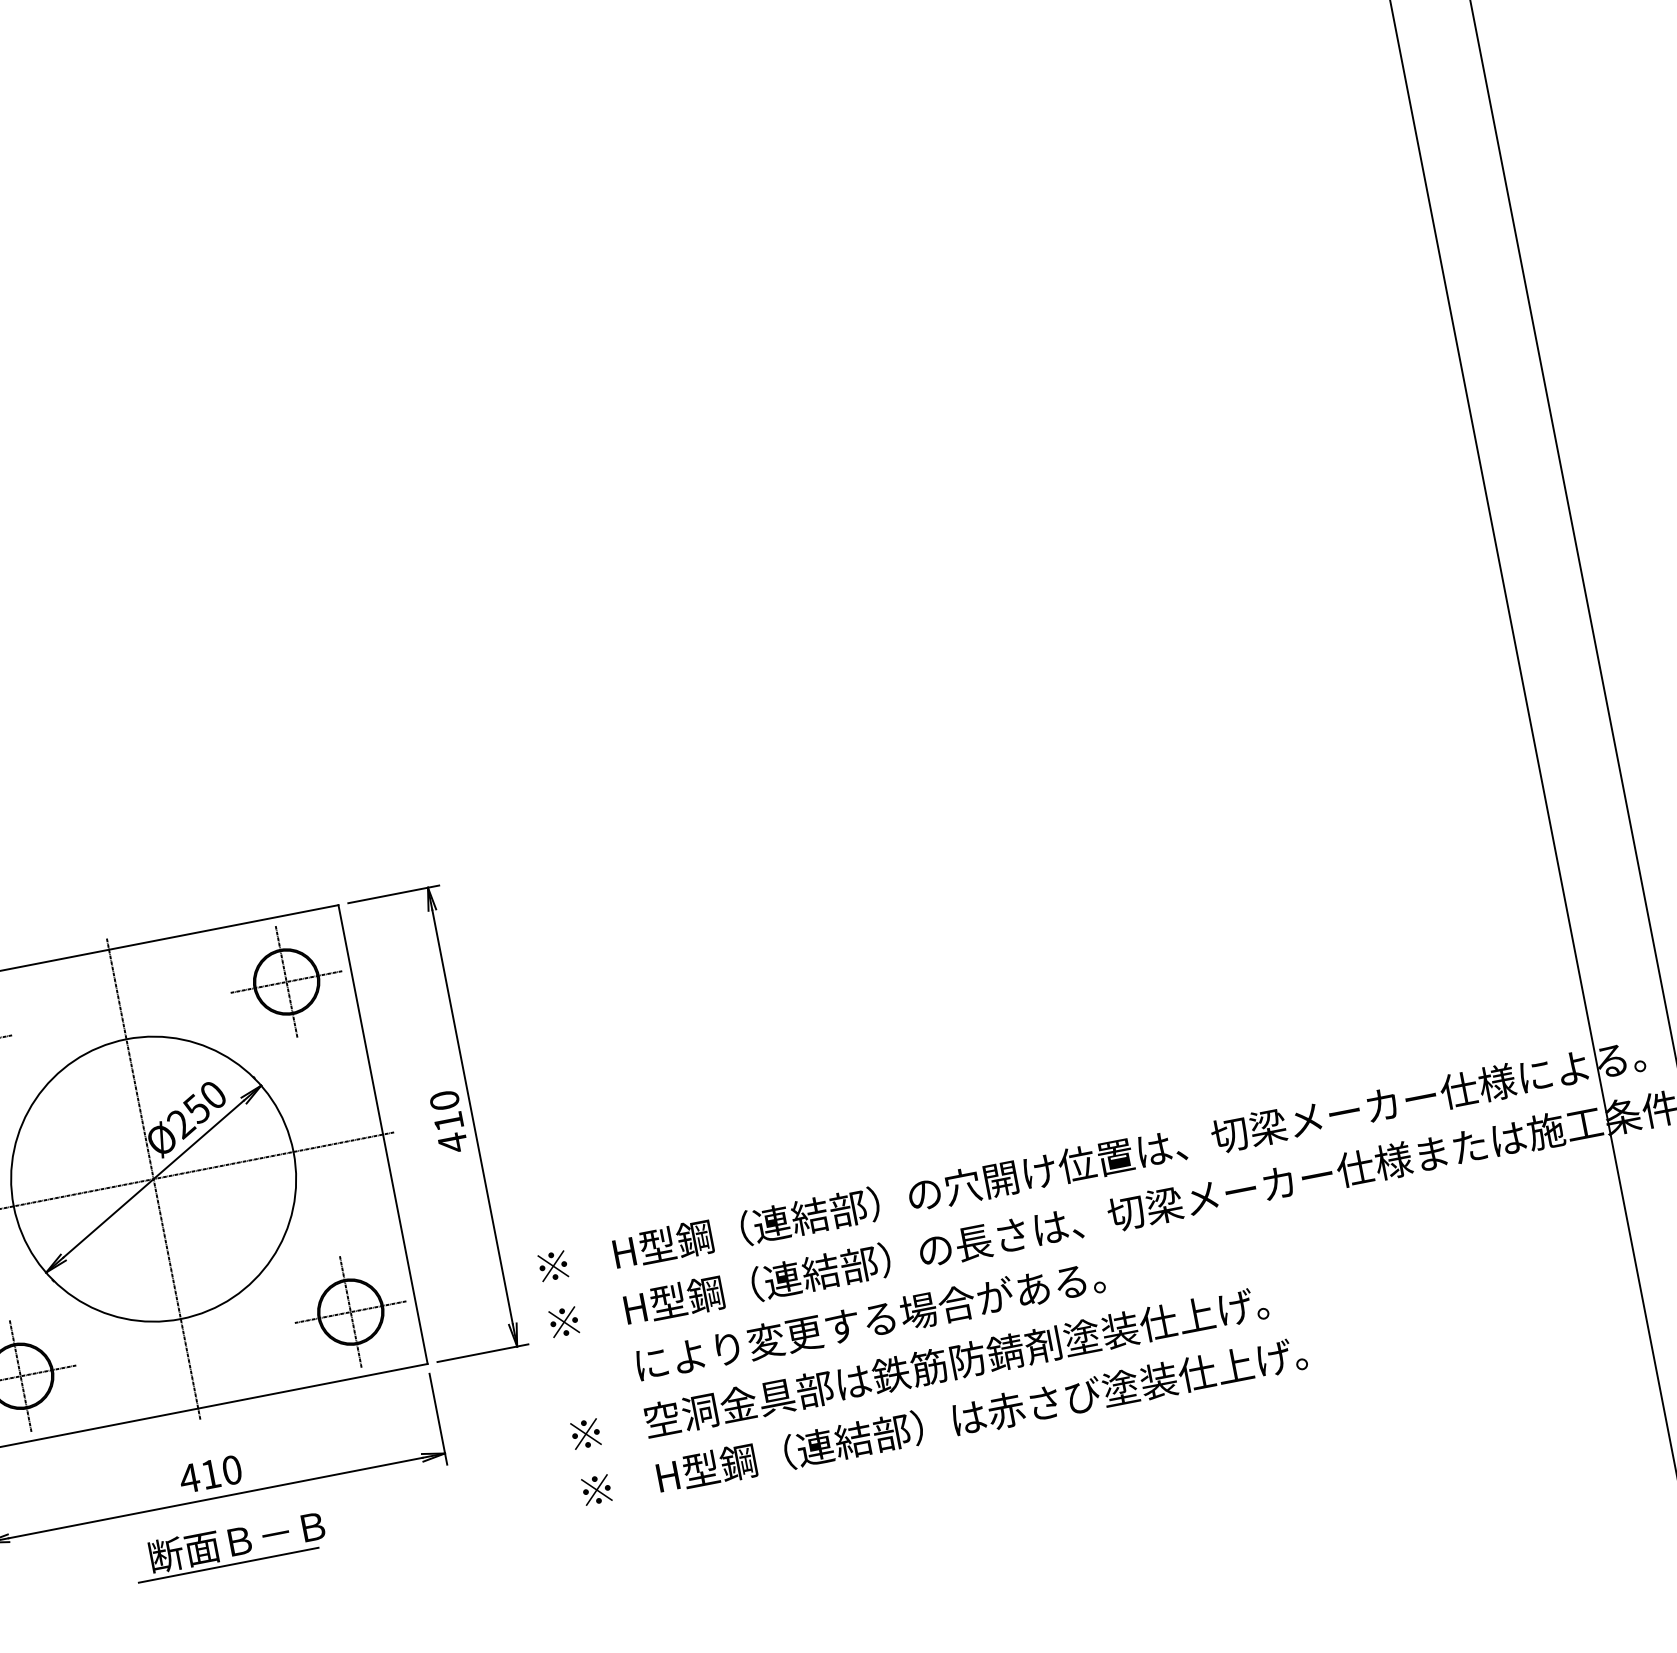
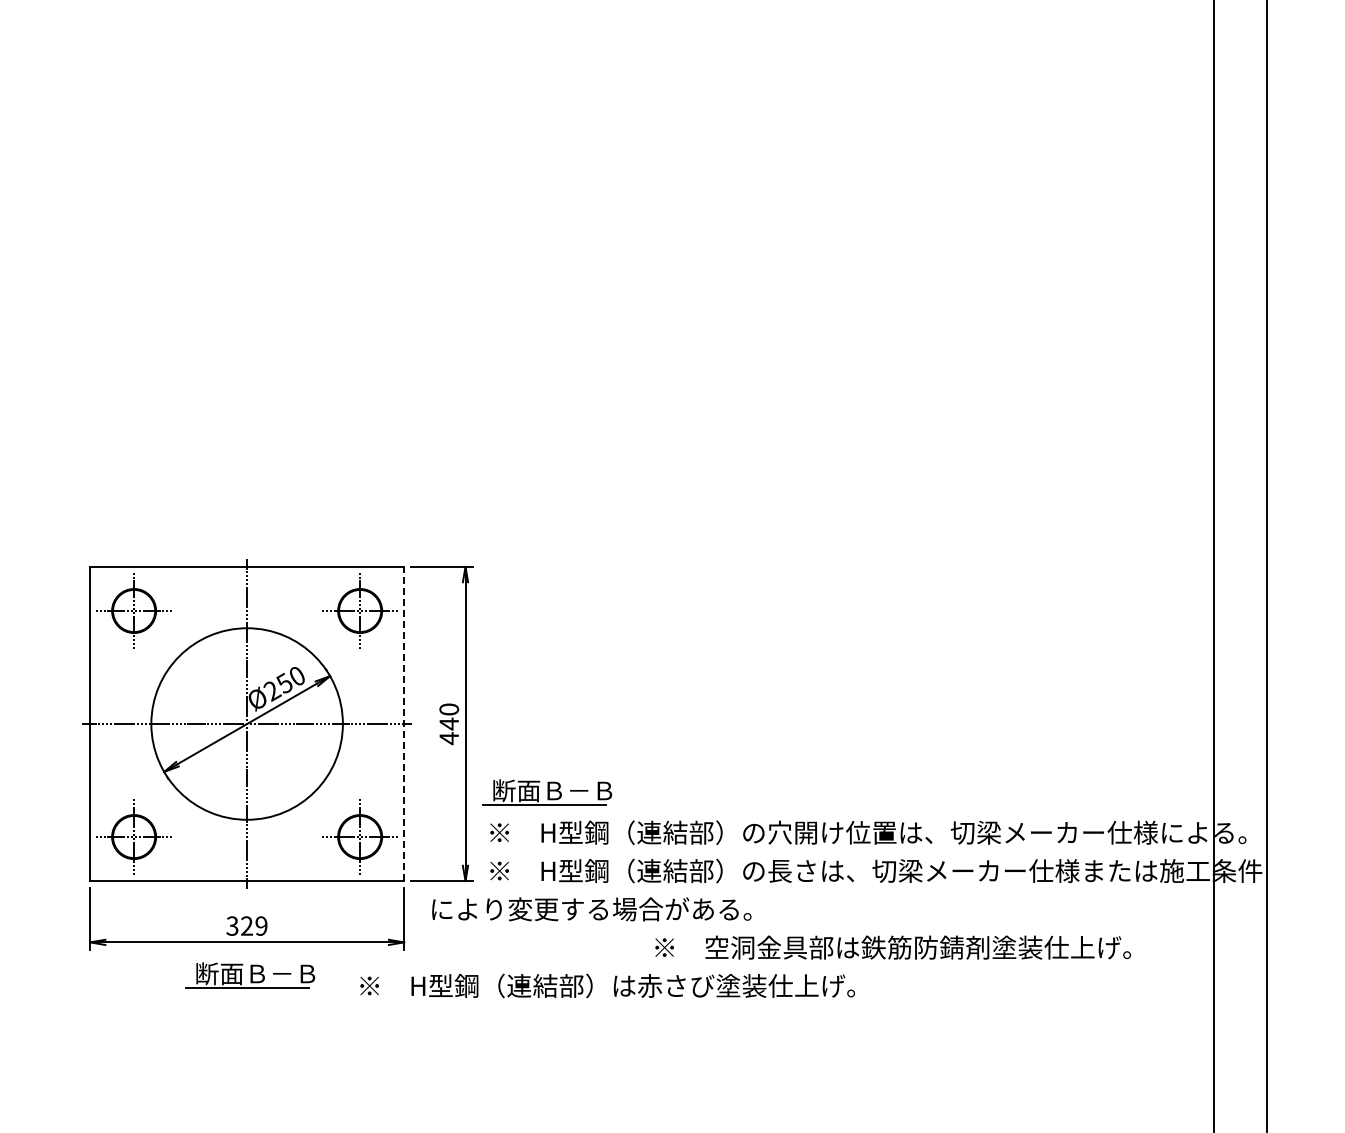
text: (447, 1121) -> (448, 723), 410 -> 440
line: (383, 1133) -> (404, 723), solid -> dashed
part: (611, 1193) -> (547, 792), added
text: (869, 1321) -> (591, 909), moved
text: (918, 1369) -> (892, 947), moved
text: (944, 1421) -> (607, 985), moved
text: (209, 1473) -> (246, 925), 410 -> 329

